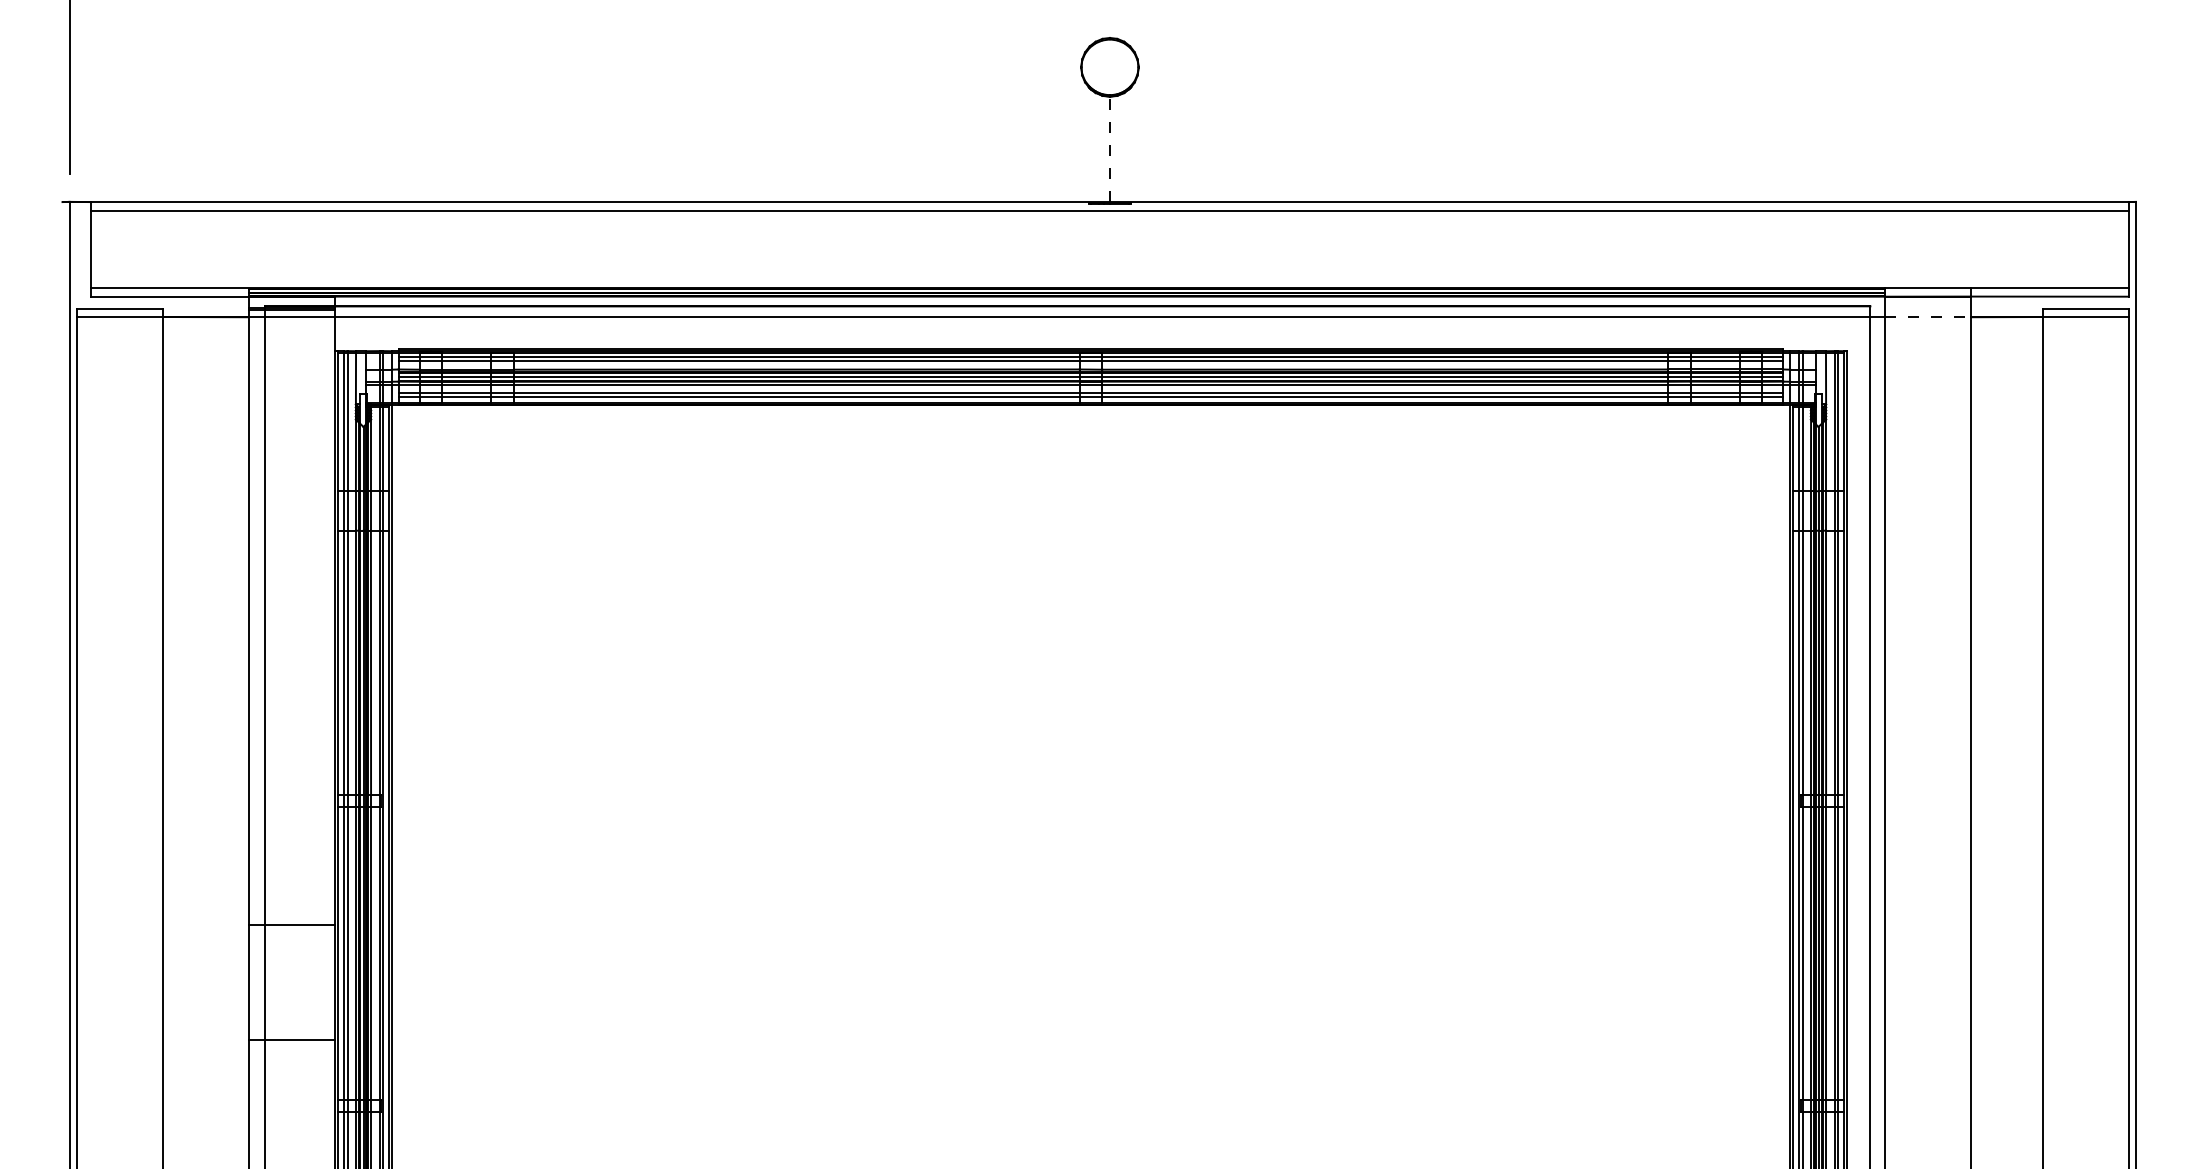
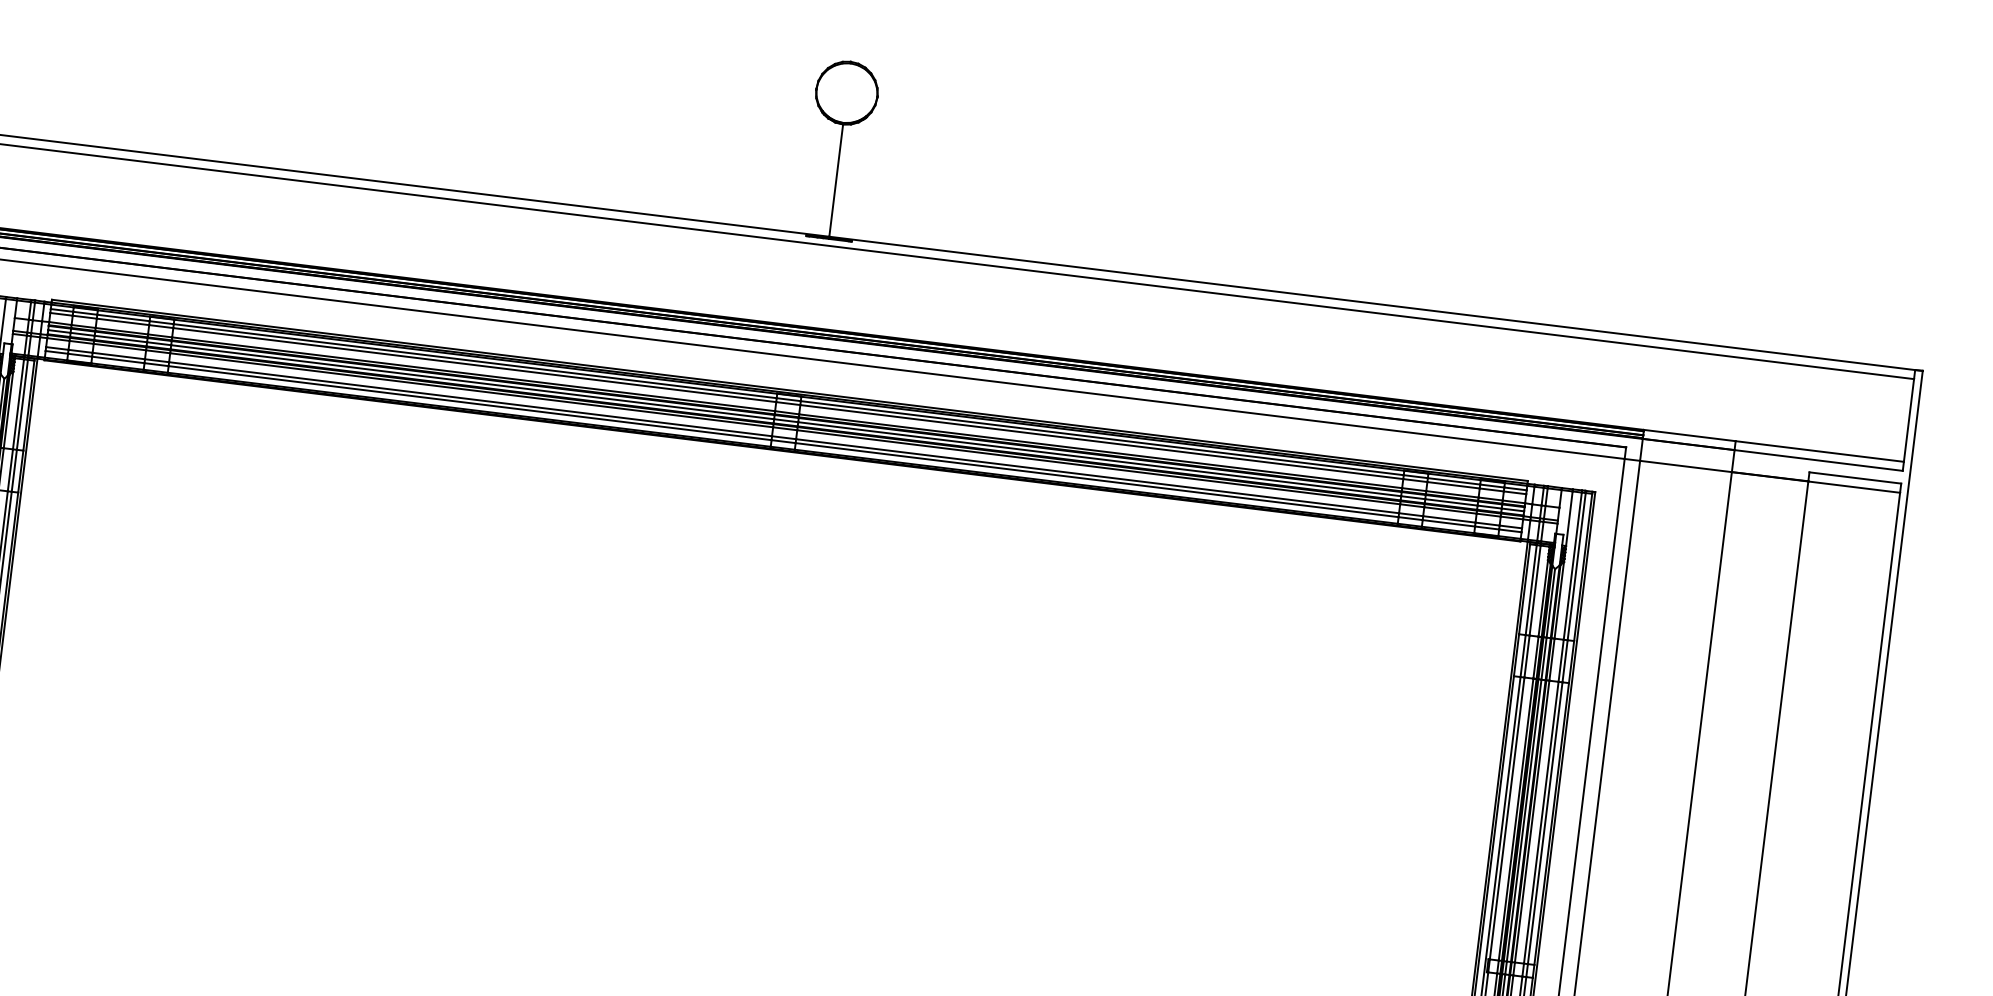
line: (1110, 149) -> (836, 180), dashed -> solid
line: (1928, 317) -> (1686, 466), dashed -> solid

